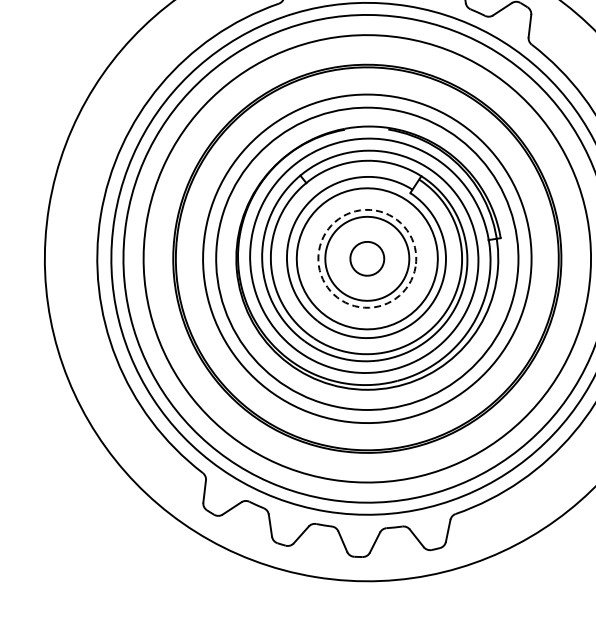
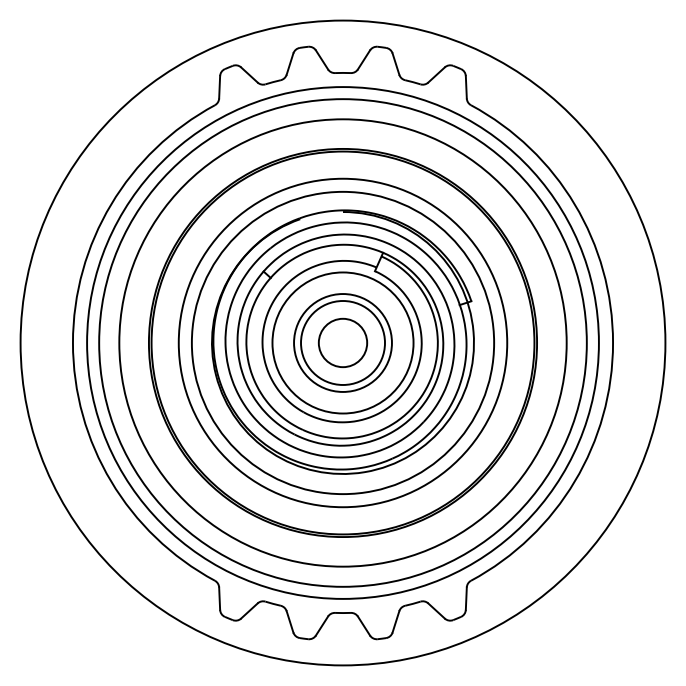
circle: (366, 258) -> (342, 342), dashed -> solid
circle: (366, 258) -> (342, 342), size x1.43

